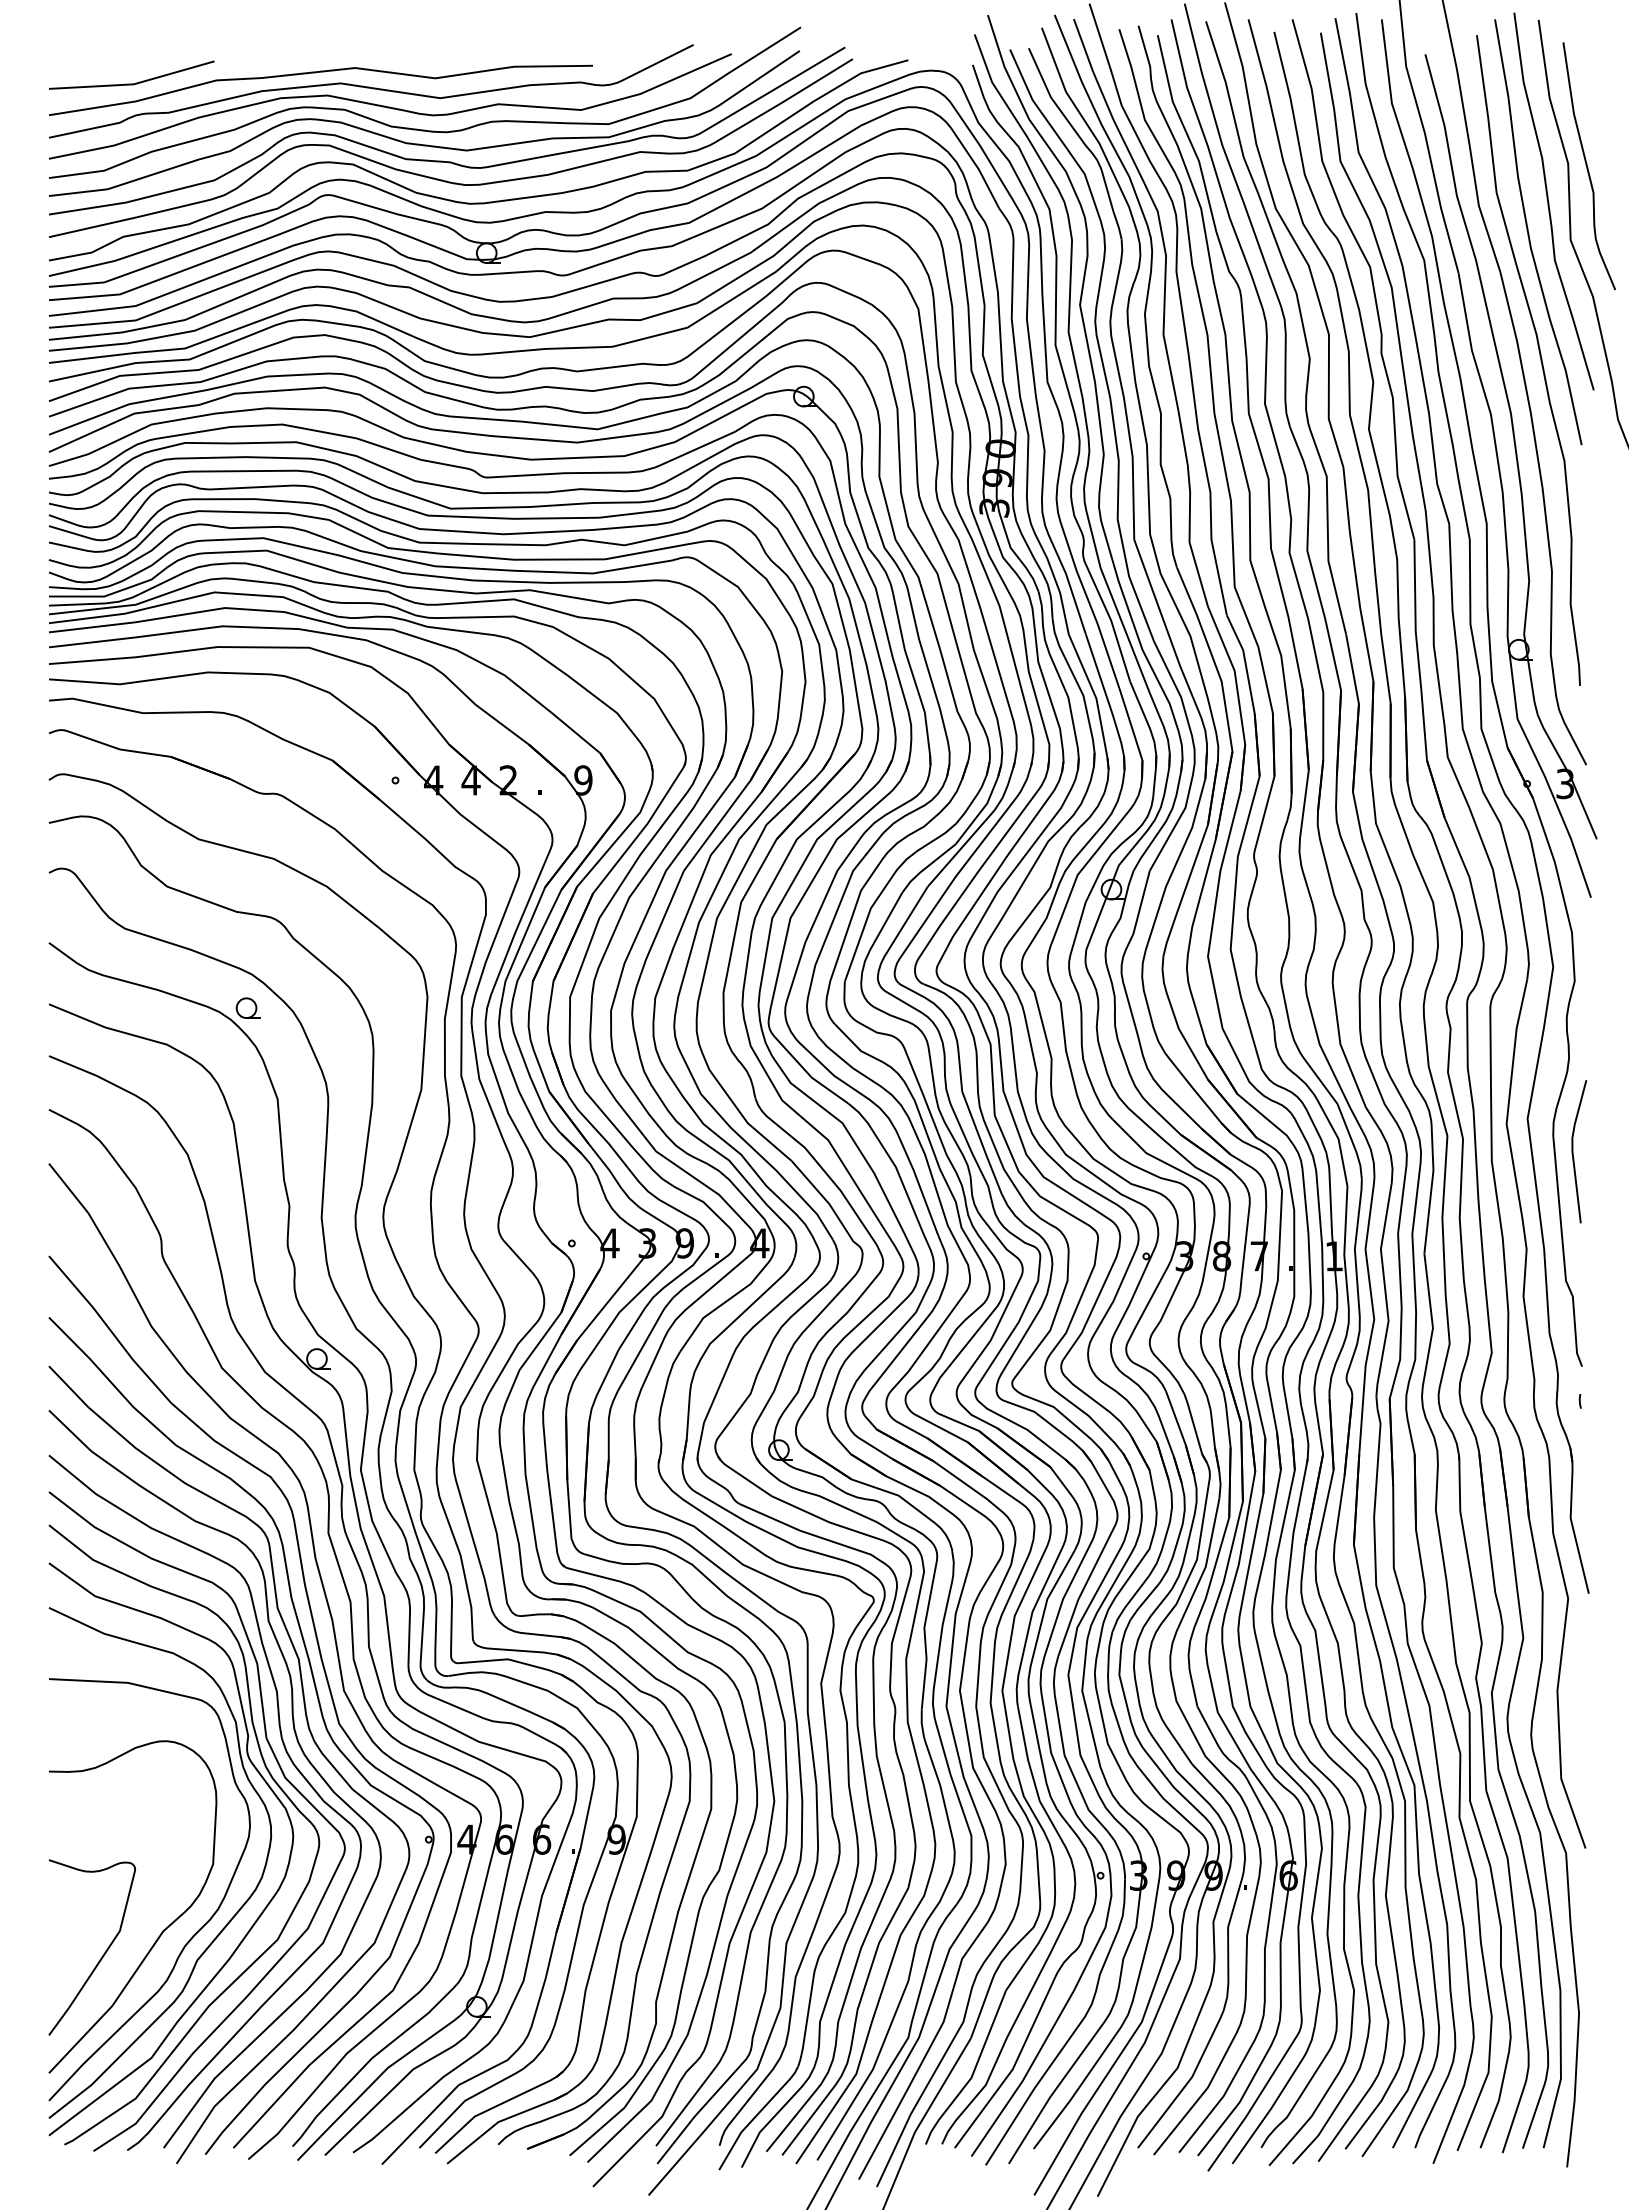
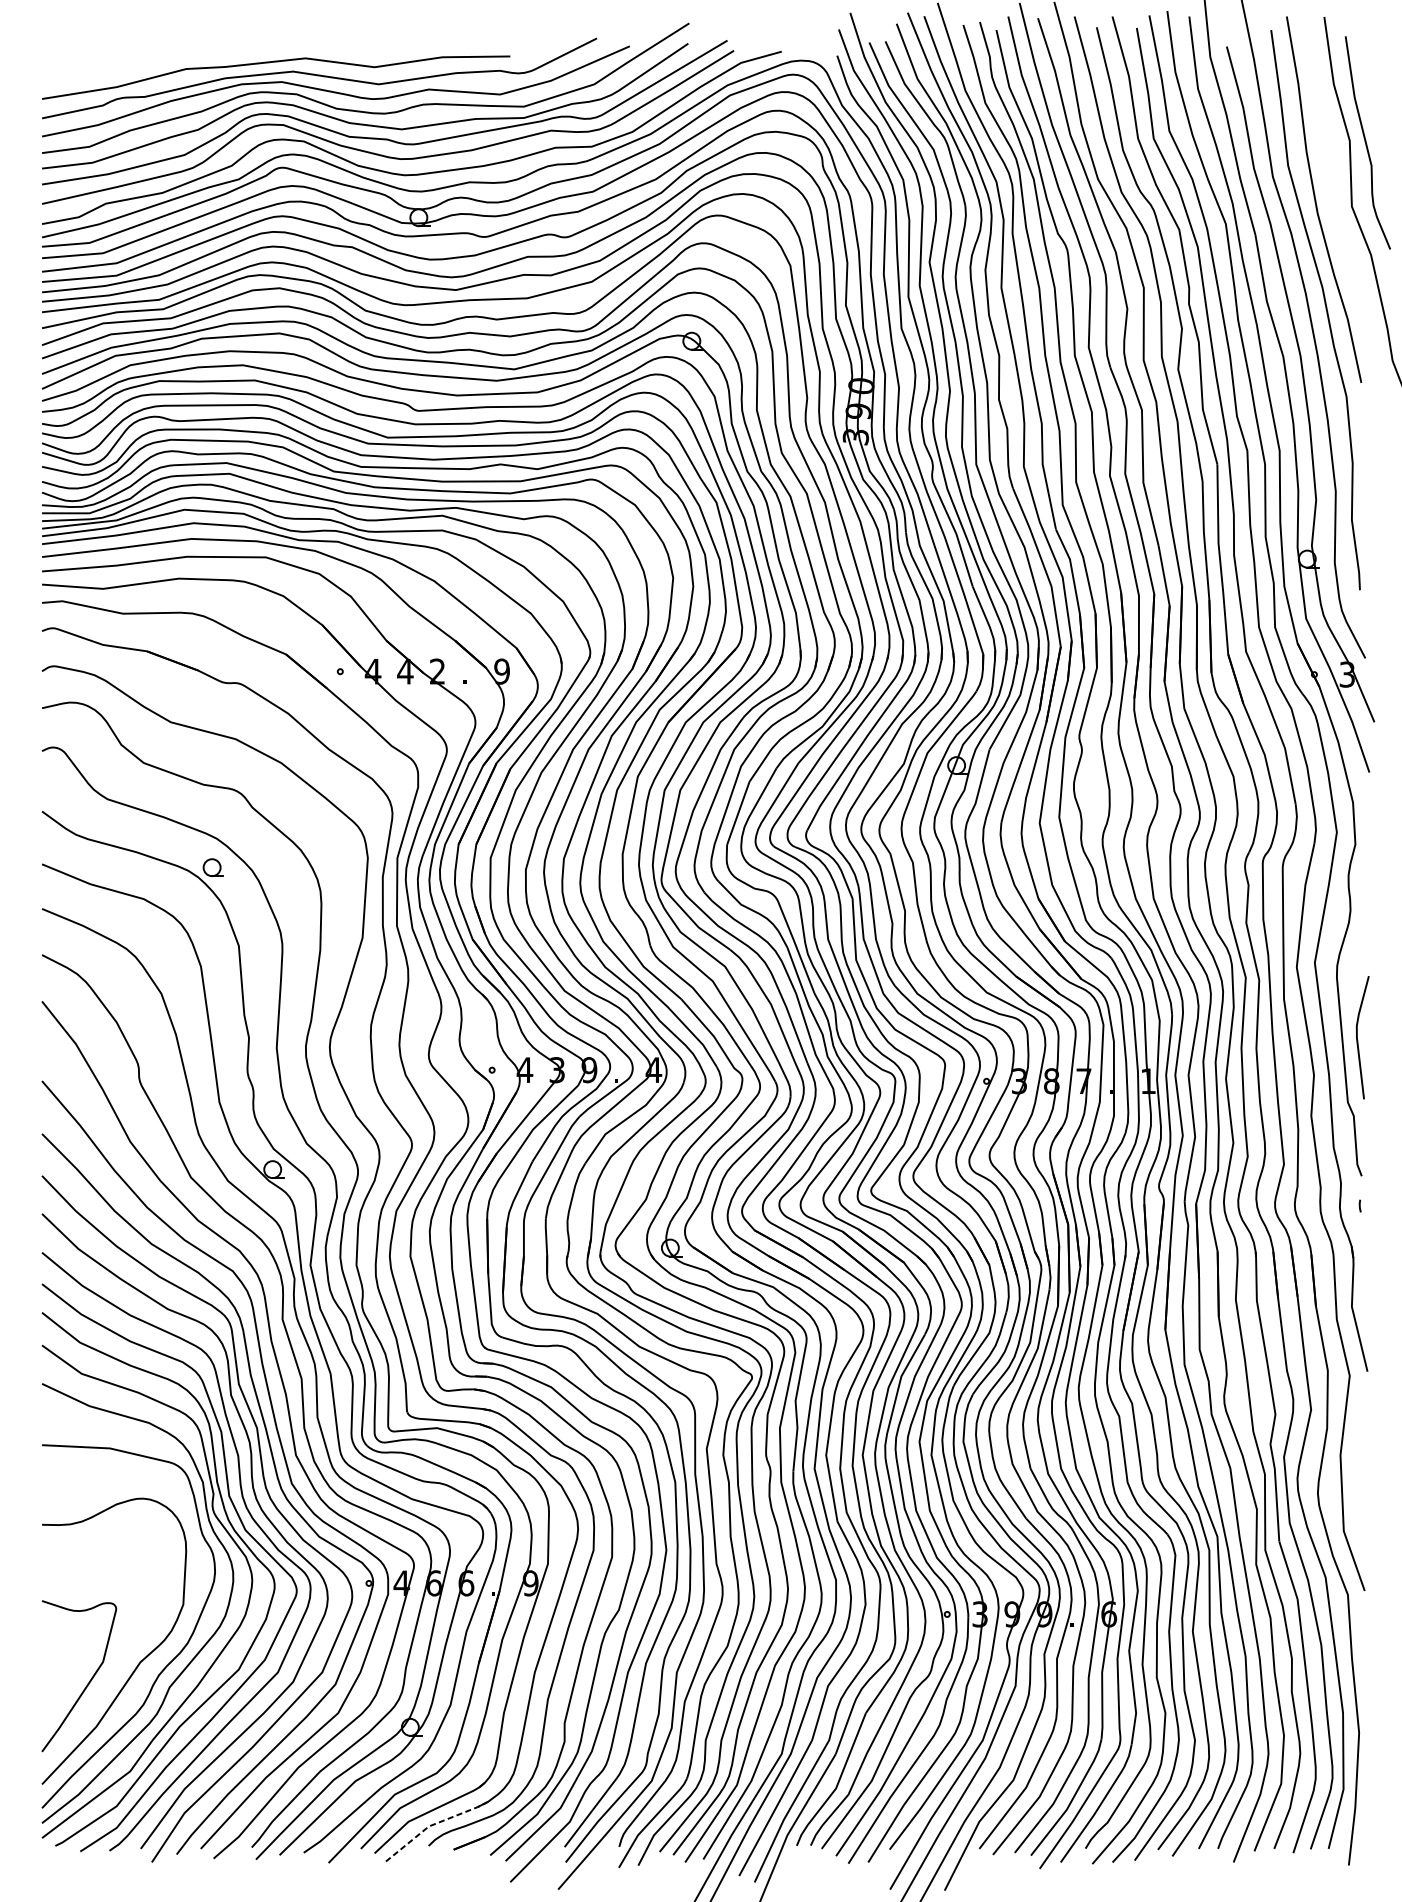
line: (135, 82) -> (116, 70), removed
curve: (1549, 202) -> (1333, 174), removed
curve: (1573, 1151) -> (1357, 1037), moved
line: (502, 2120) -> (432, 1825), solid -> dashed

